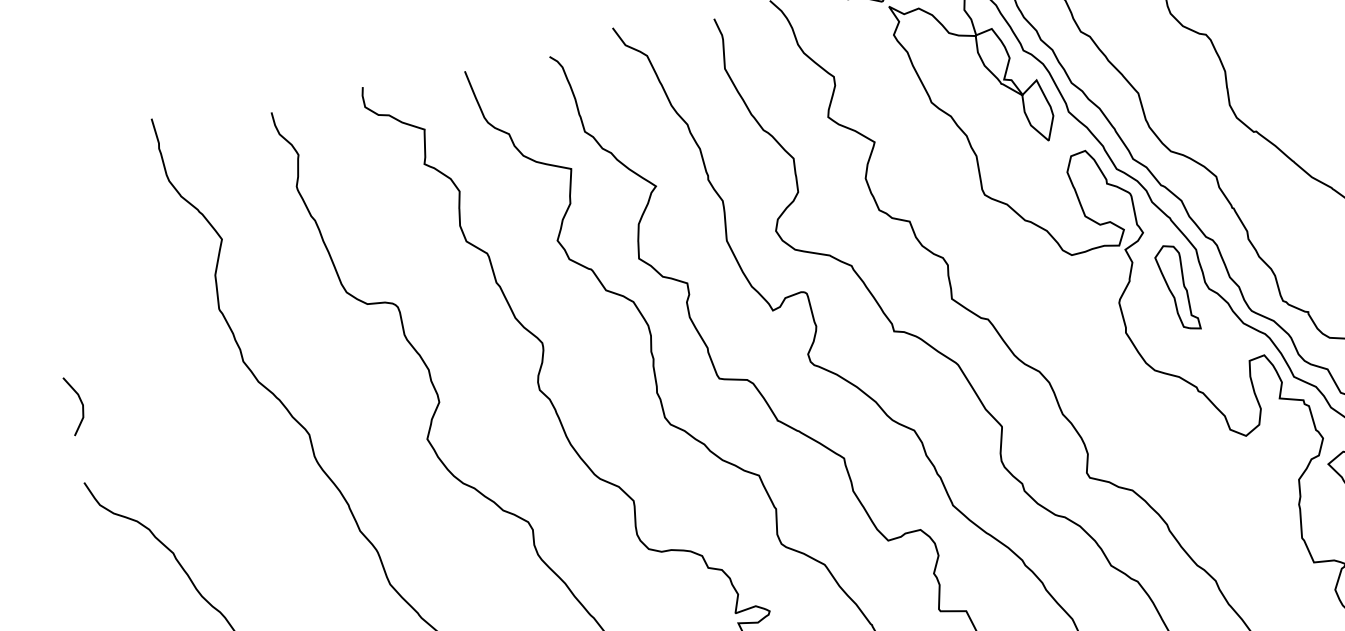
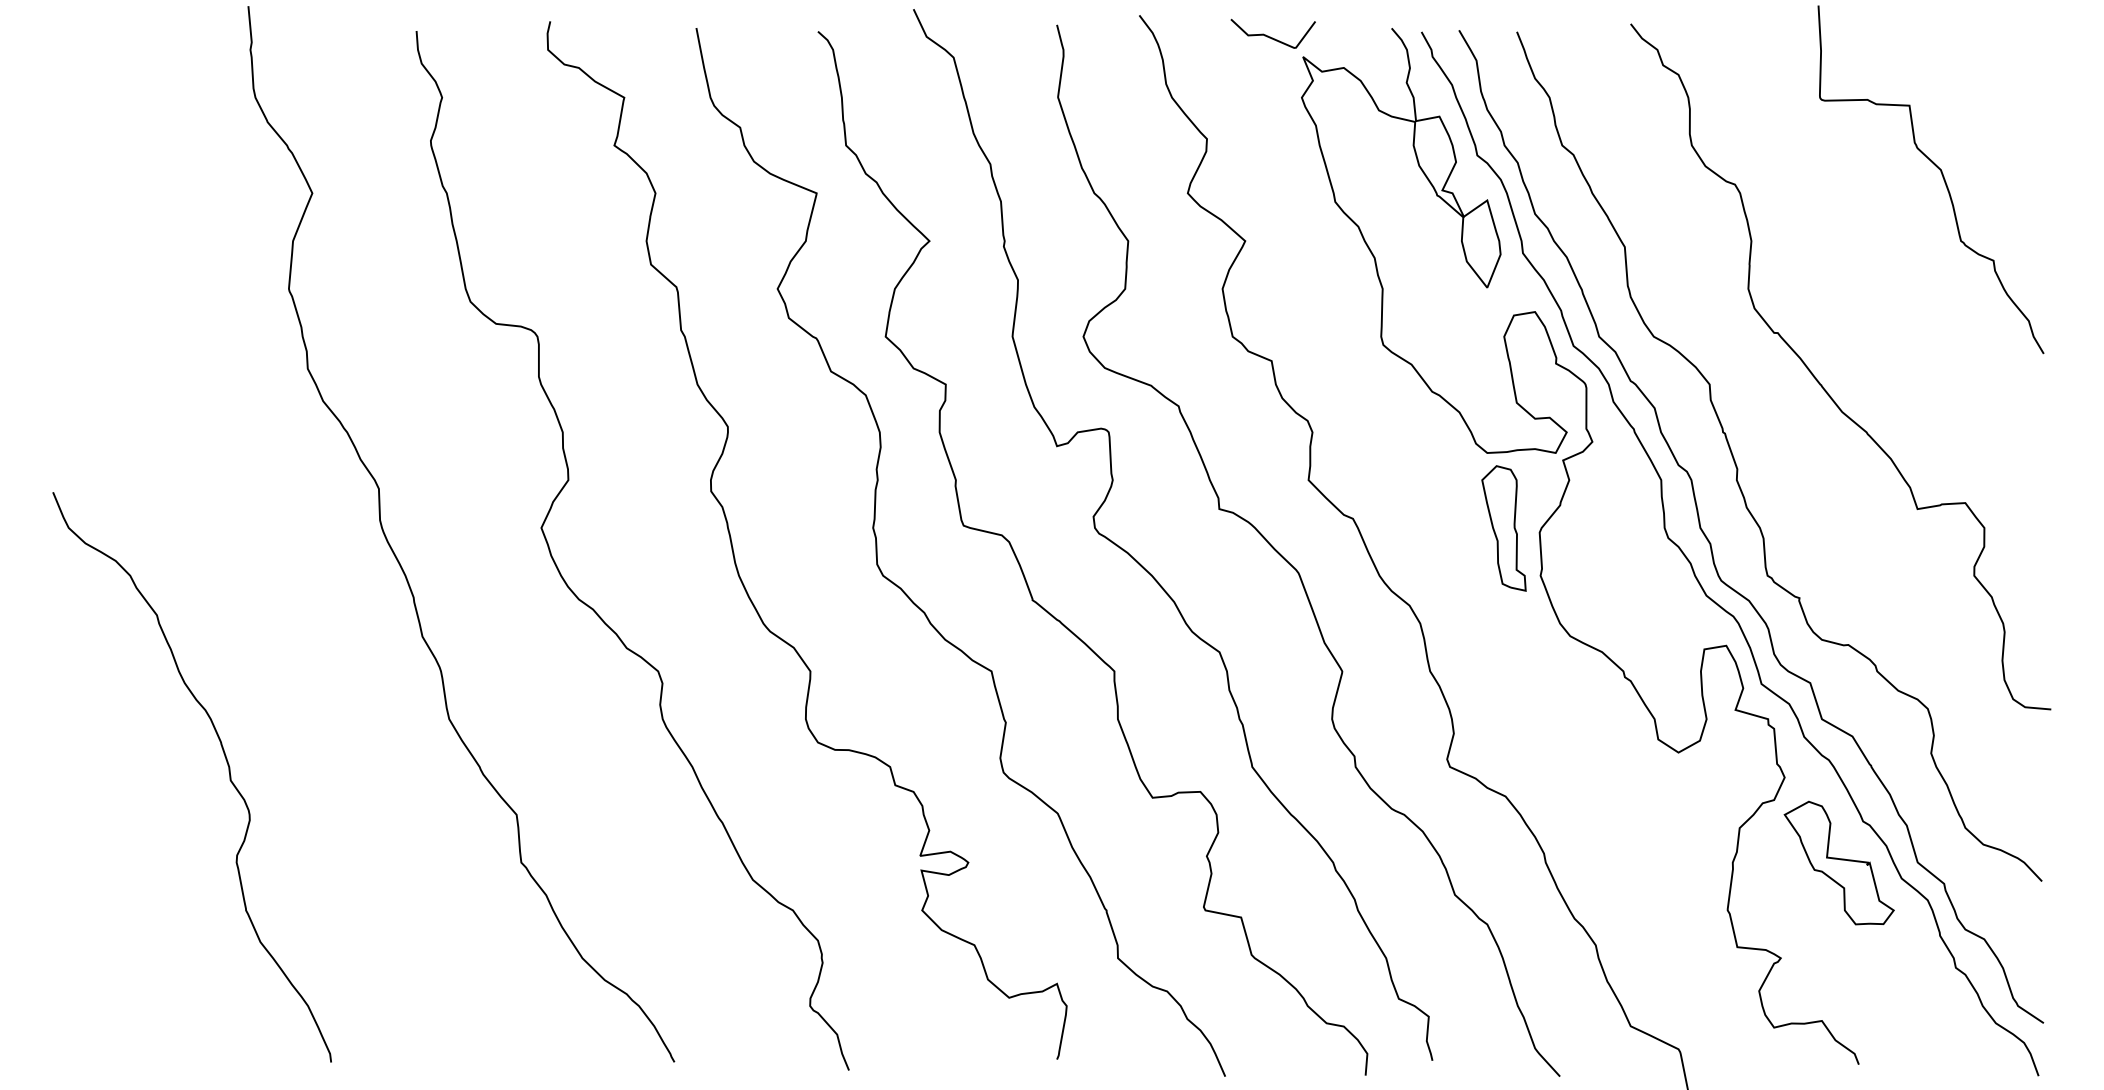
part: (1176, 288) -> (1503, 528), moved
line: (80, 401) -> (70, 378), removed

